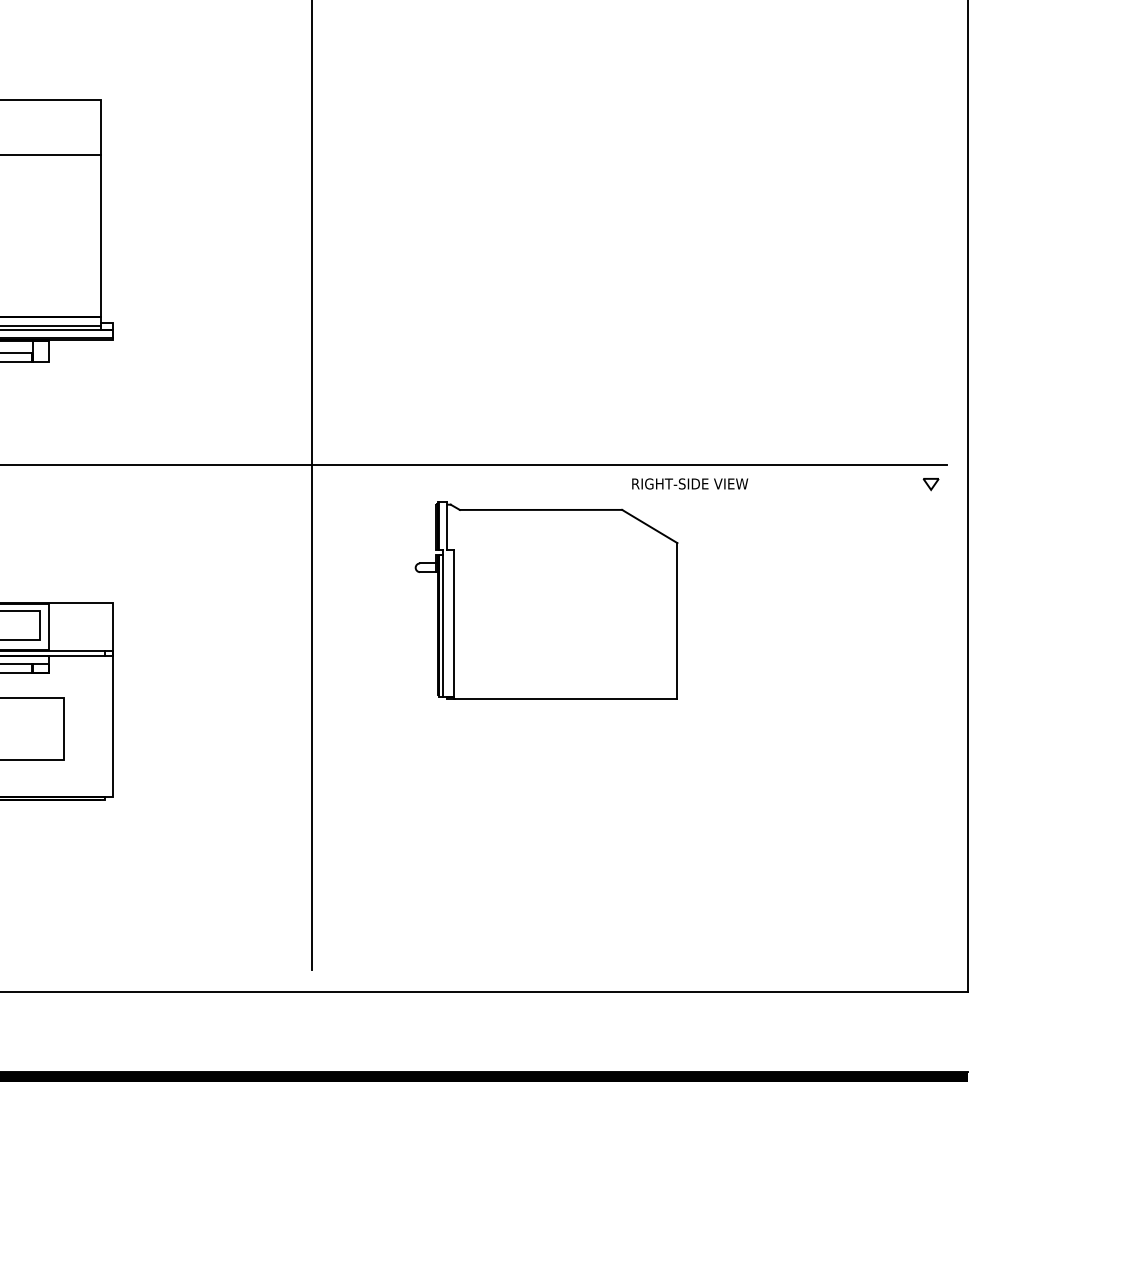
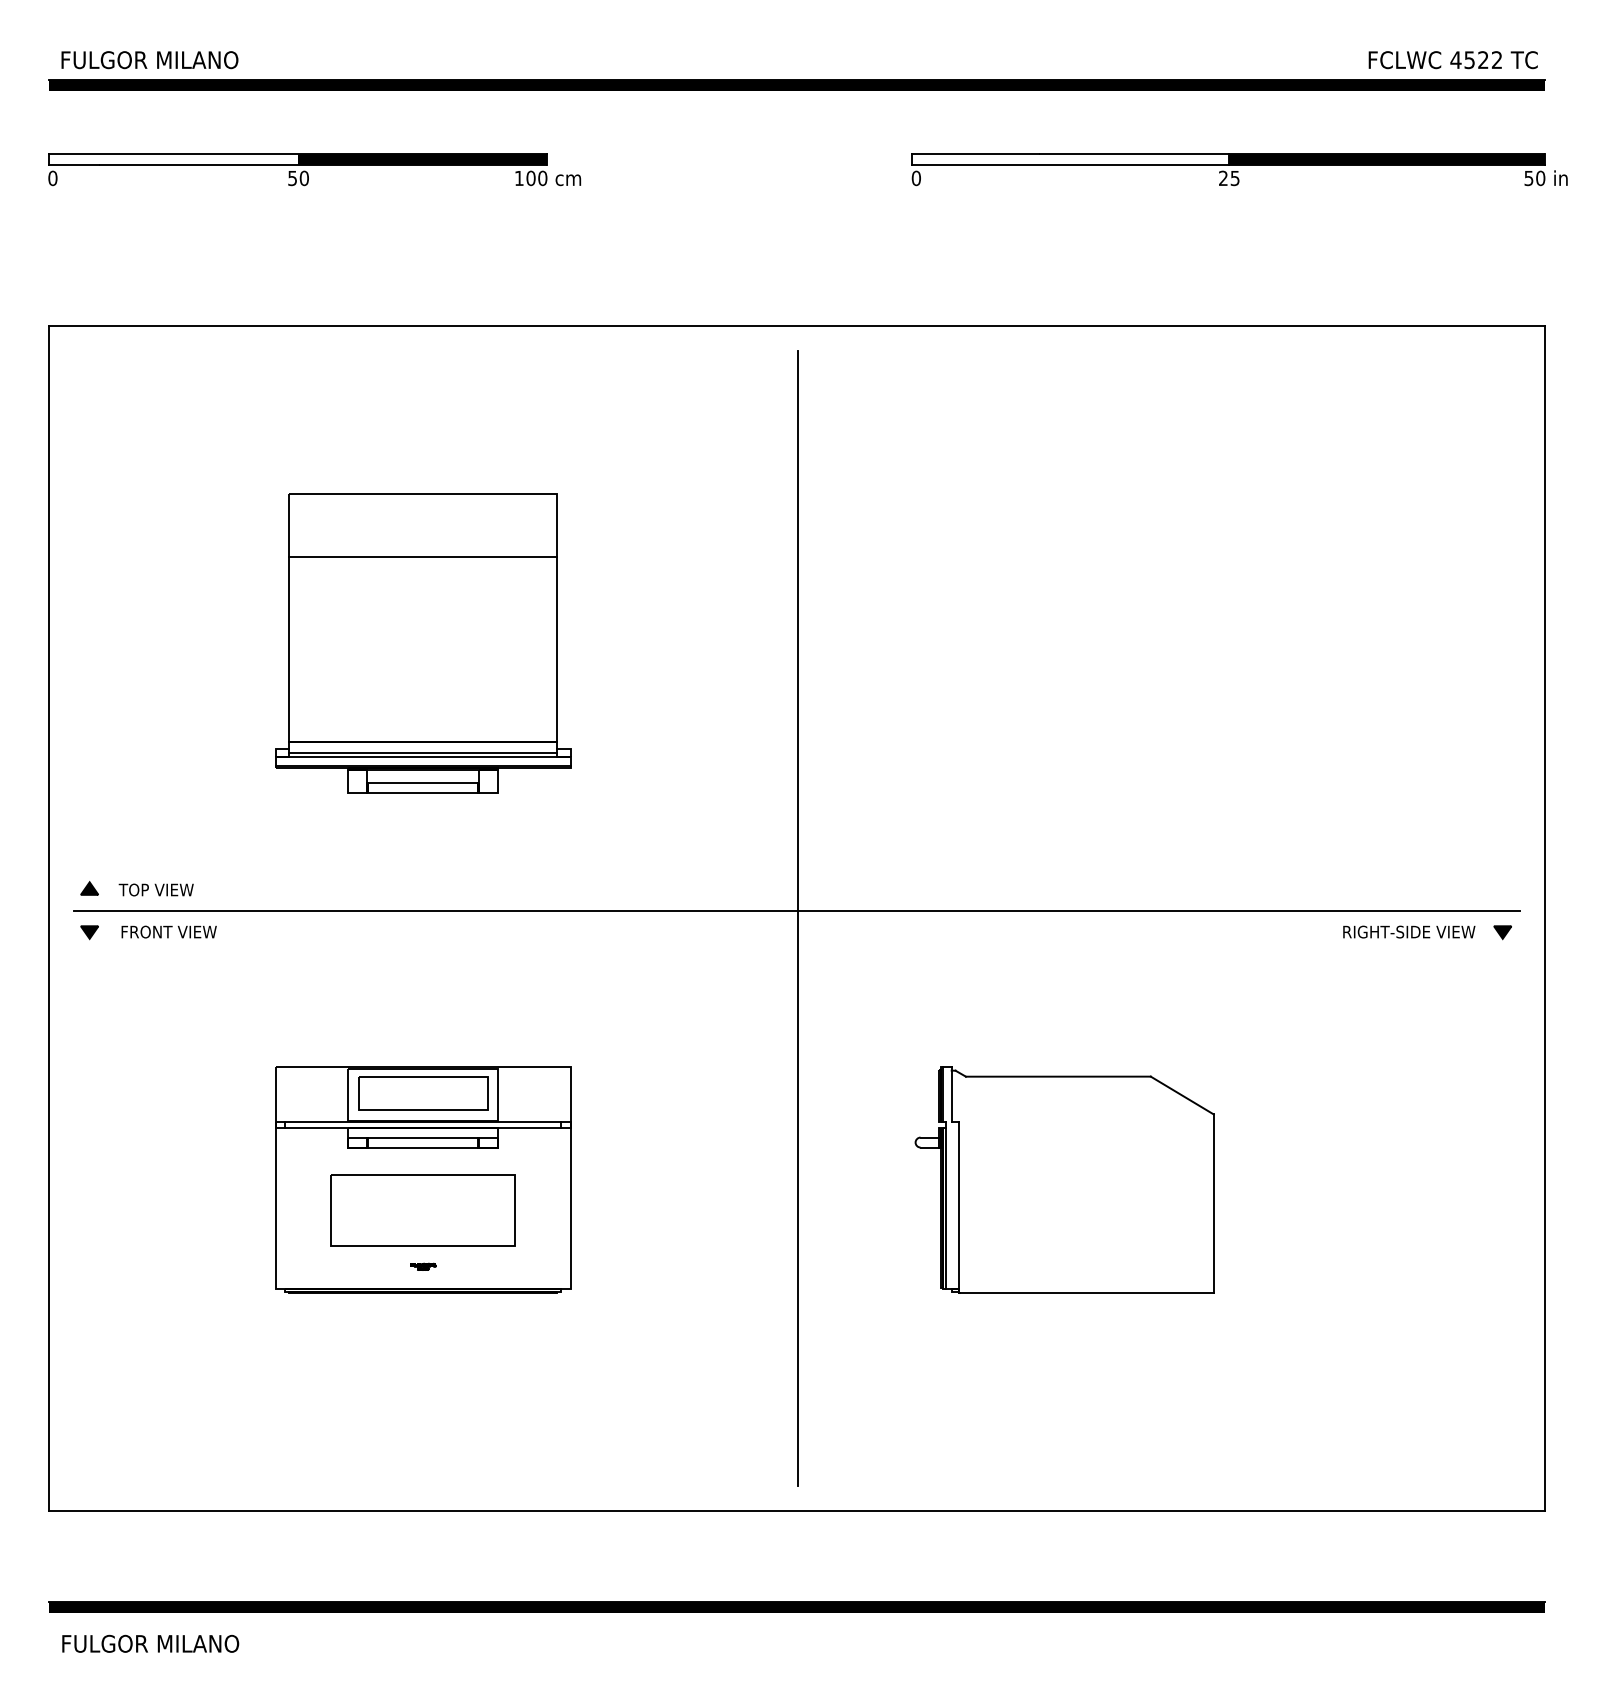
text: (690, 483) -> (1409, 931), moved
fill: (930, 484) -> (1502, 932), added
part: (546, 600) -> (1064, 1179), moved

